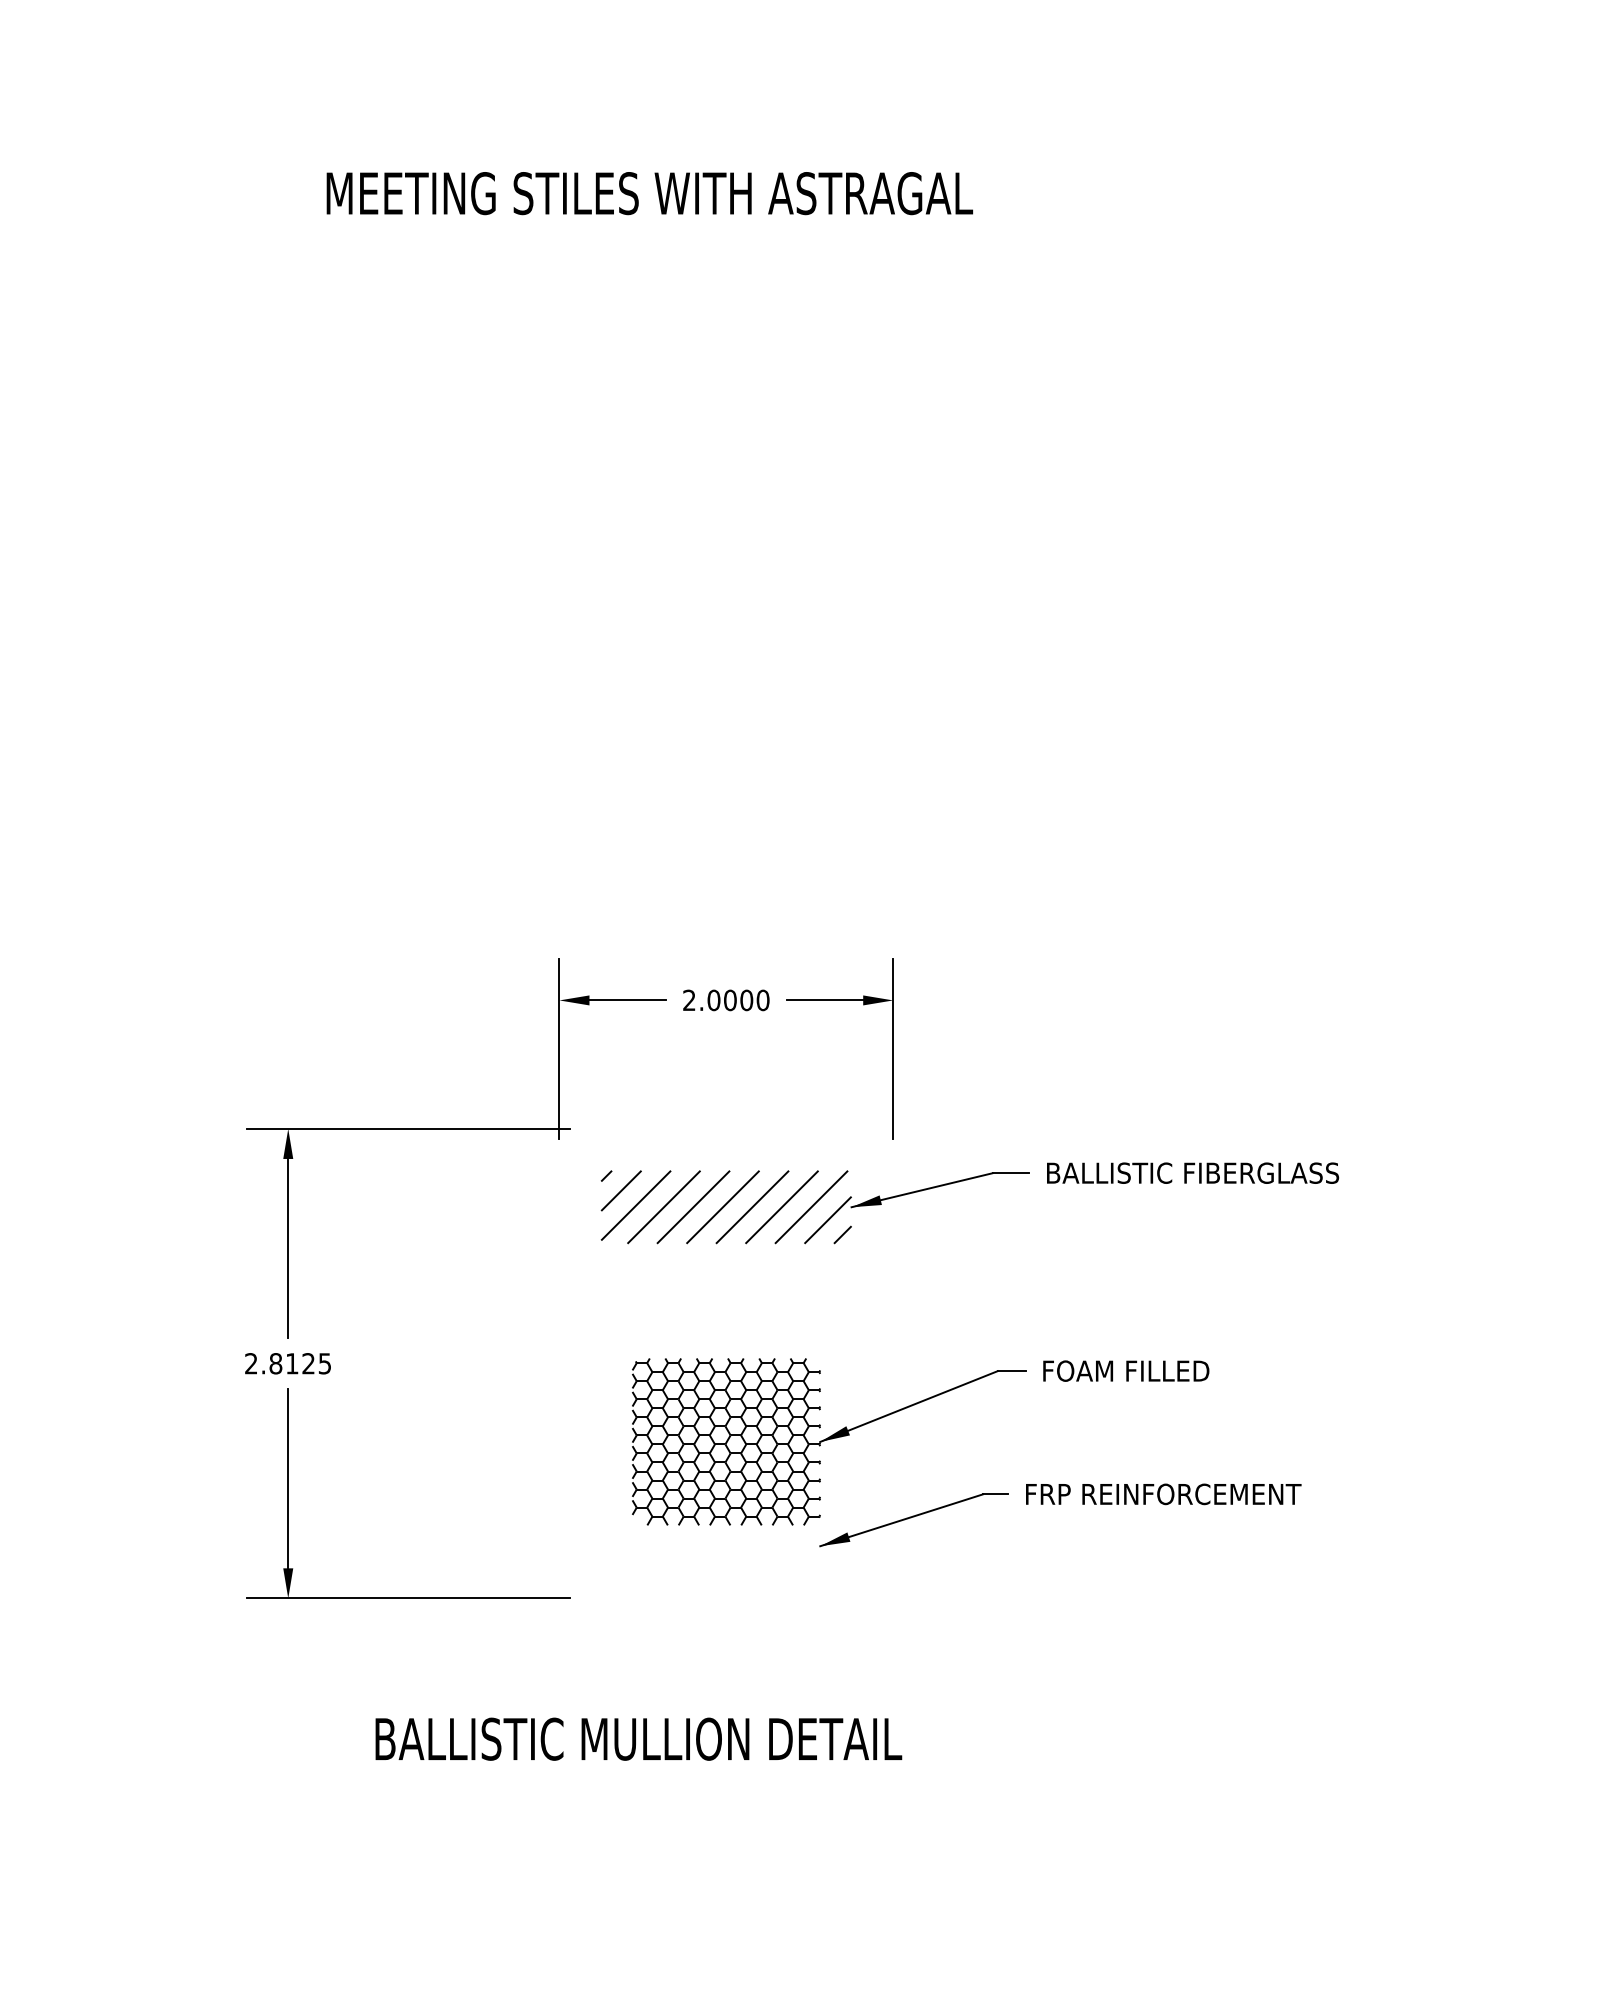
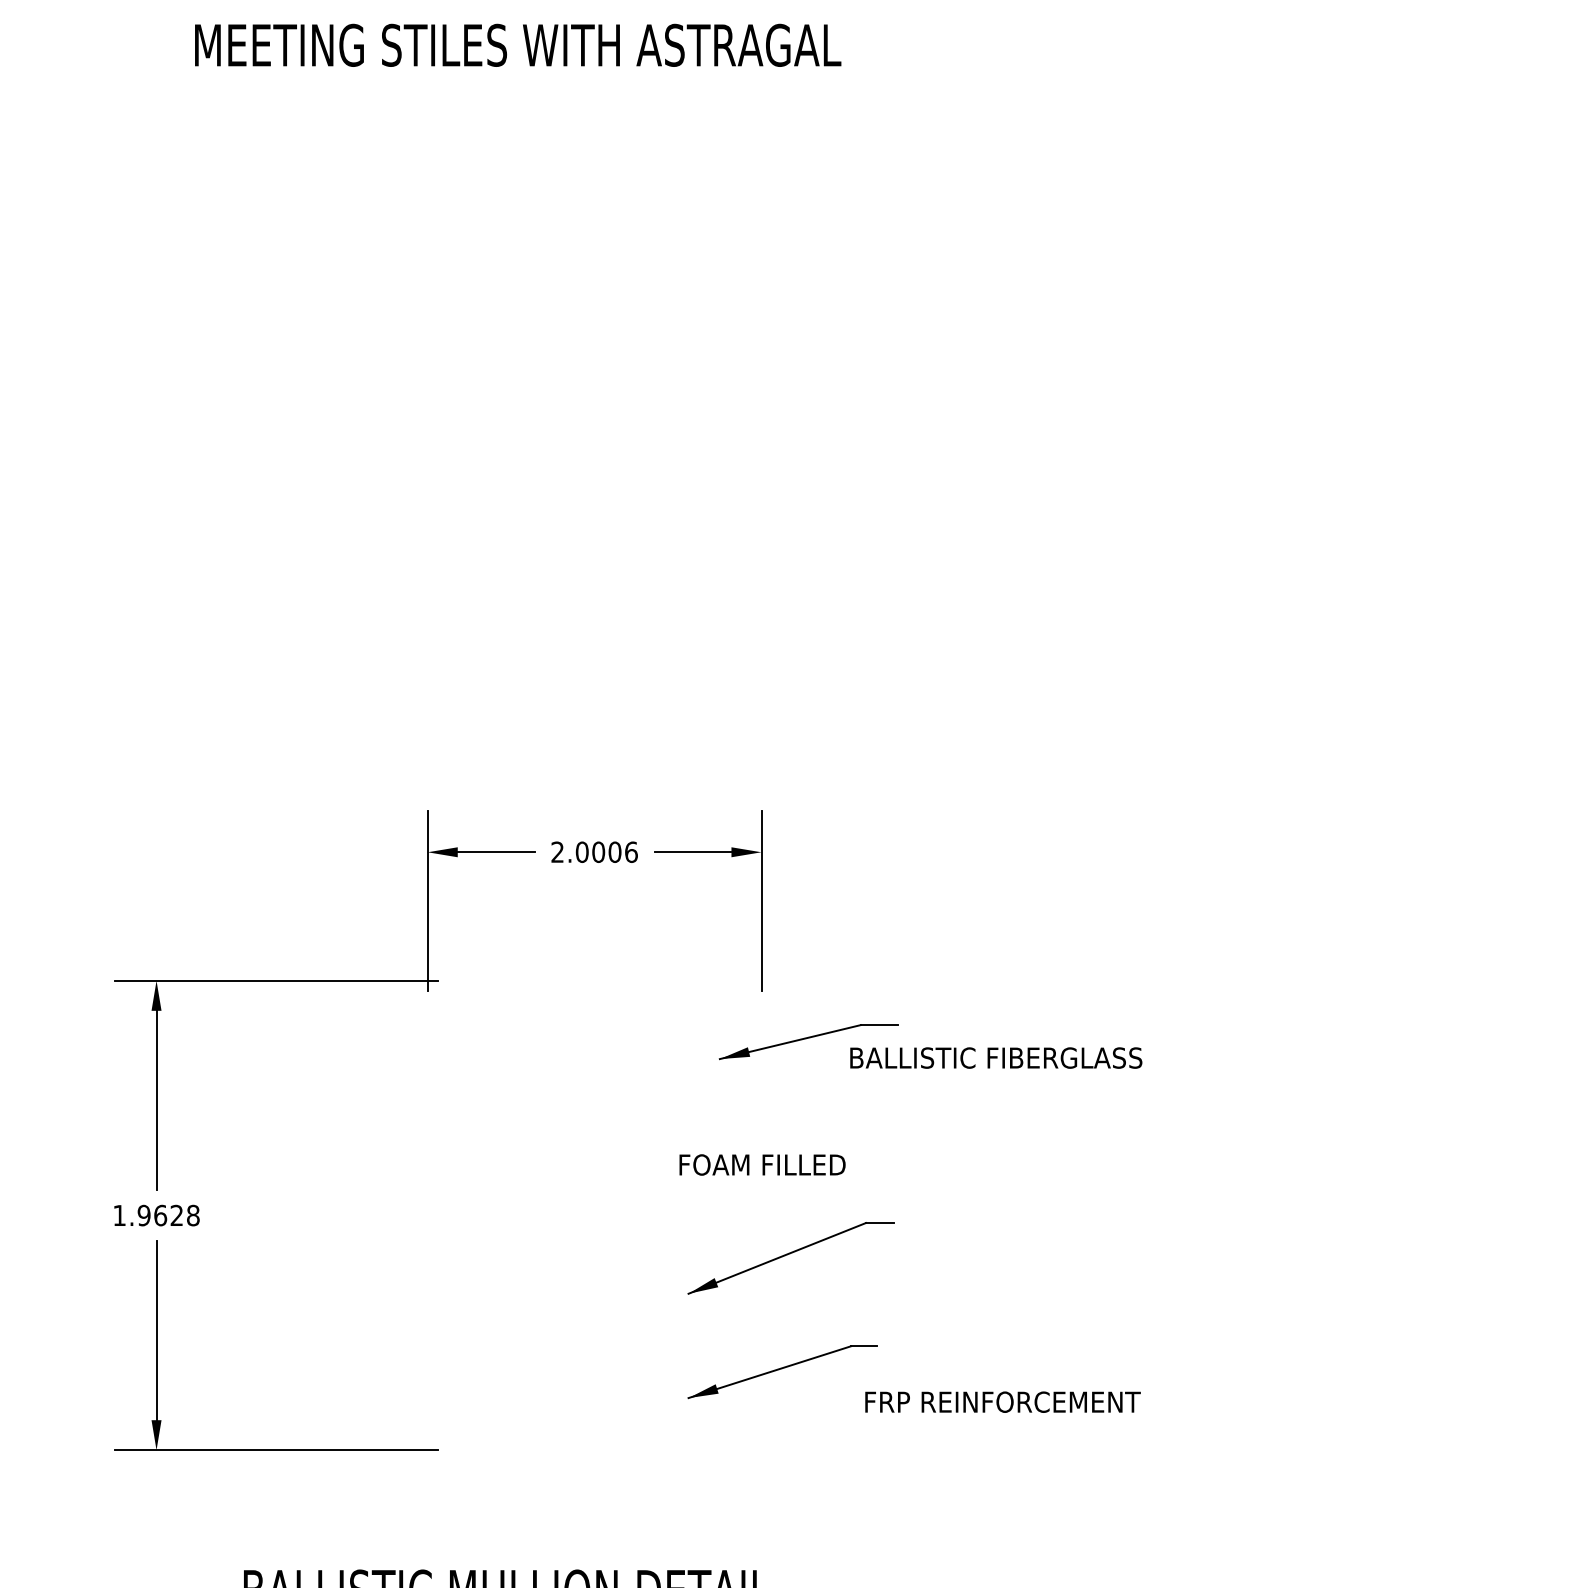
text: (762, 999) -> (630, 851), 2.0000 -> 2.0006
text: (1193, 1172) -> (996, 1057), moved
hatch: (726, 1206) -> (594, 1058), removed
text: (288, 1363) -> (156, 1215), 2.8125 -> 1.9628
text: (1126, 1370) -> (762, 1164), moved
hatch: (726, 1441) -> (594, 1293), removed
text: (1163, 1494) -> (1002, 1402), moved

